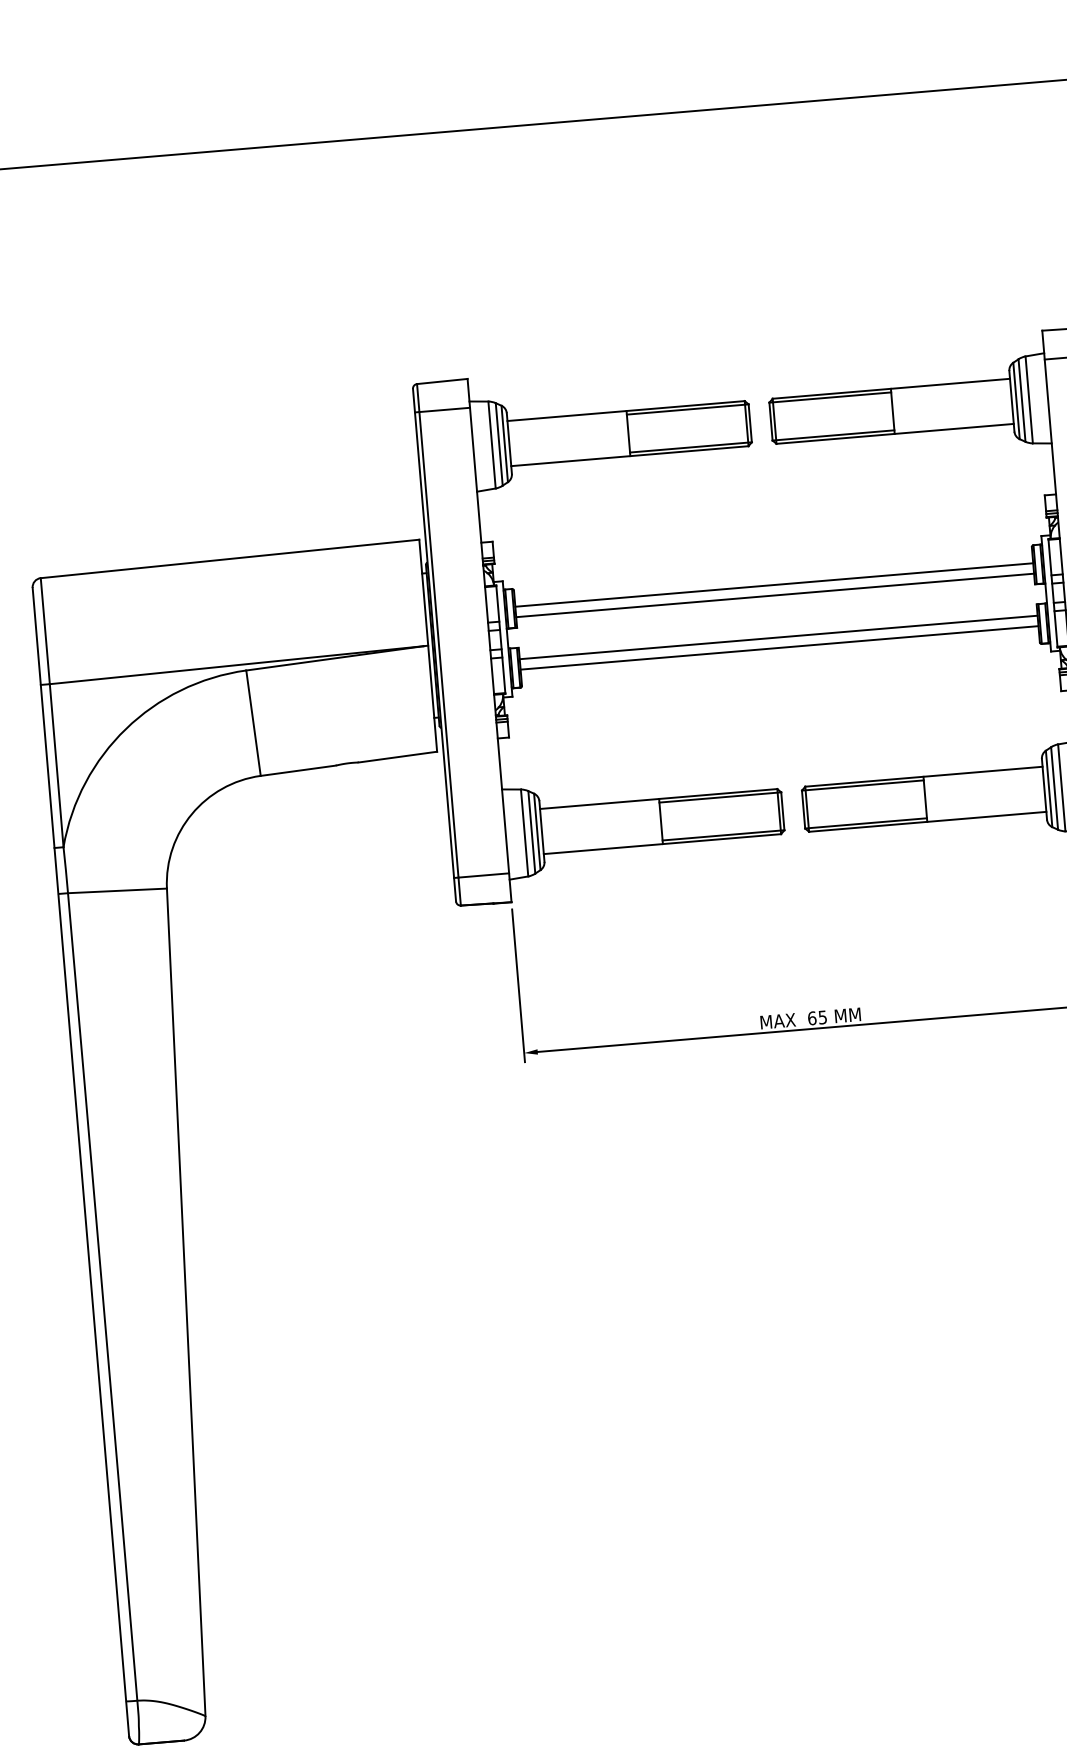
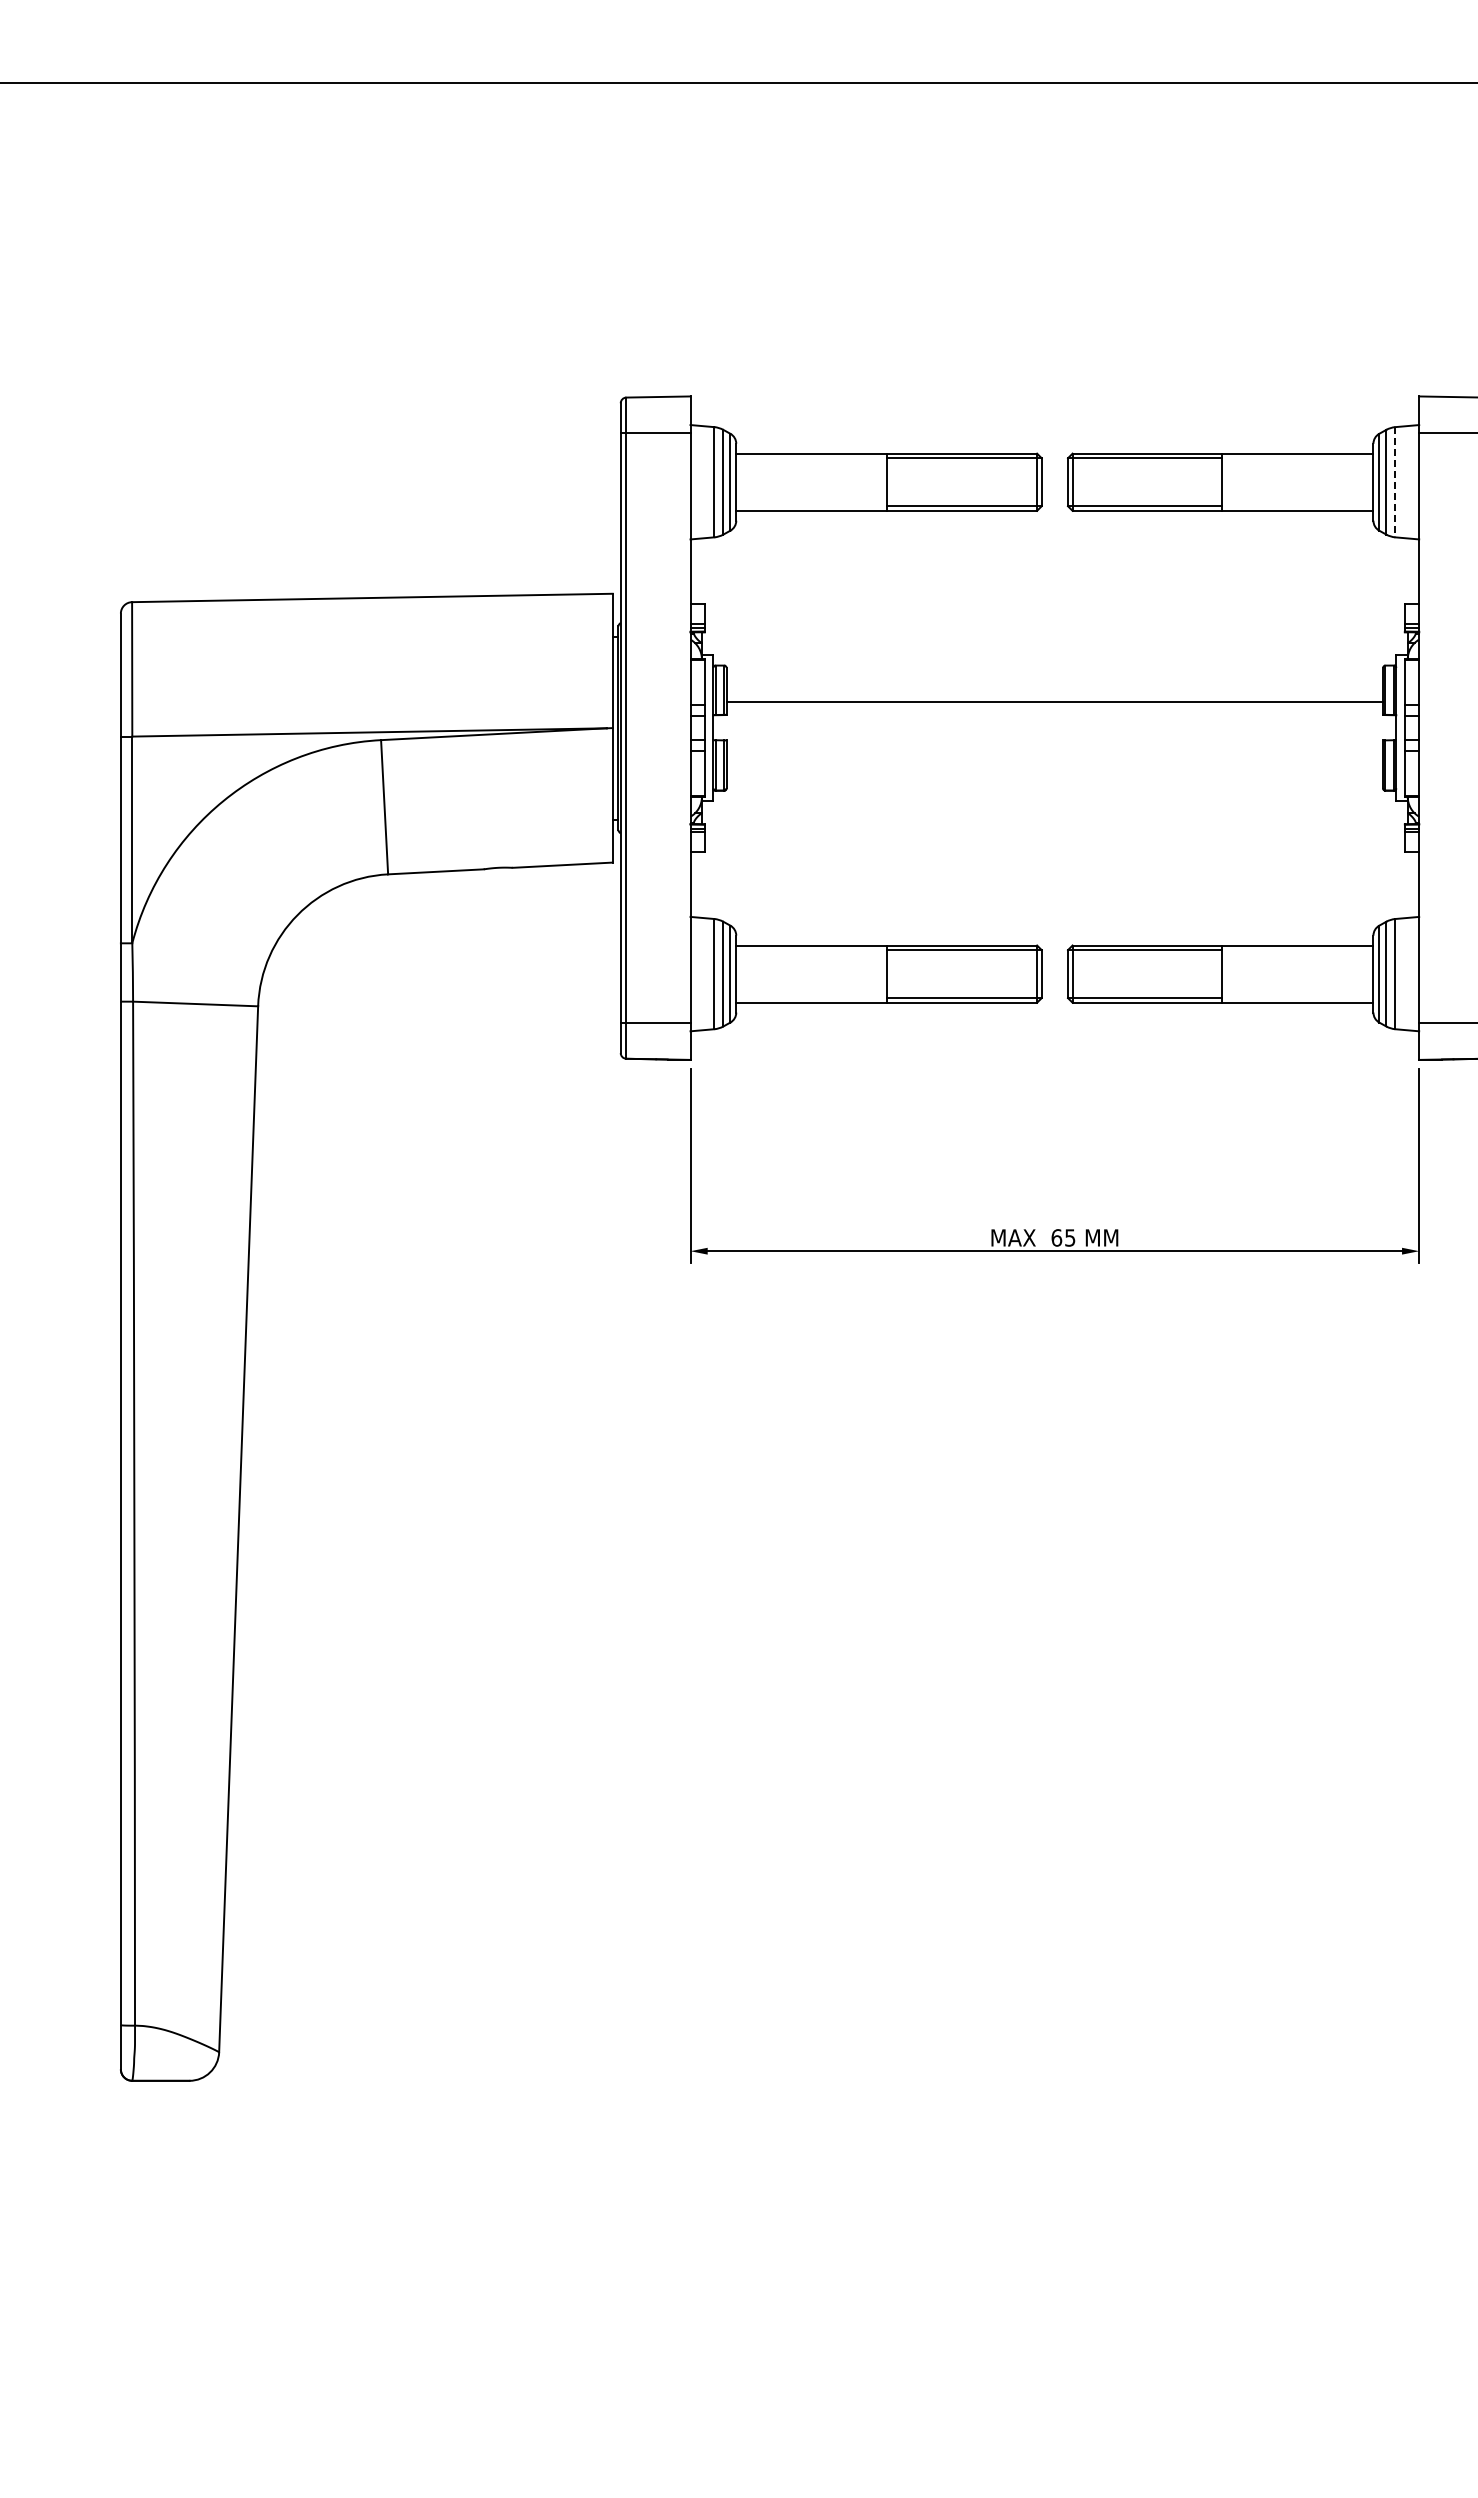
line: (1029, 400) -> (1395, 482), solid -> dashed
line: (774, 585) -> (1054, 688), removed
line: (778, 637) -> (1054, 754), removed
line: (779, 648) -> (1054, 768), removed

